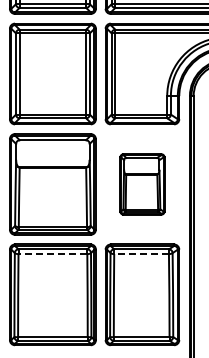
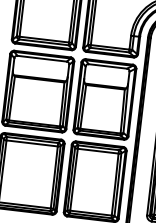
part: (142, 184) -> (104, 99), size x1.67
line: (52, 254) -> (31, 143), dashed -> solid
line: (141, 254) -> (98, 151), dashed -> solid

